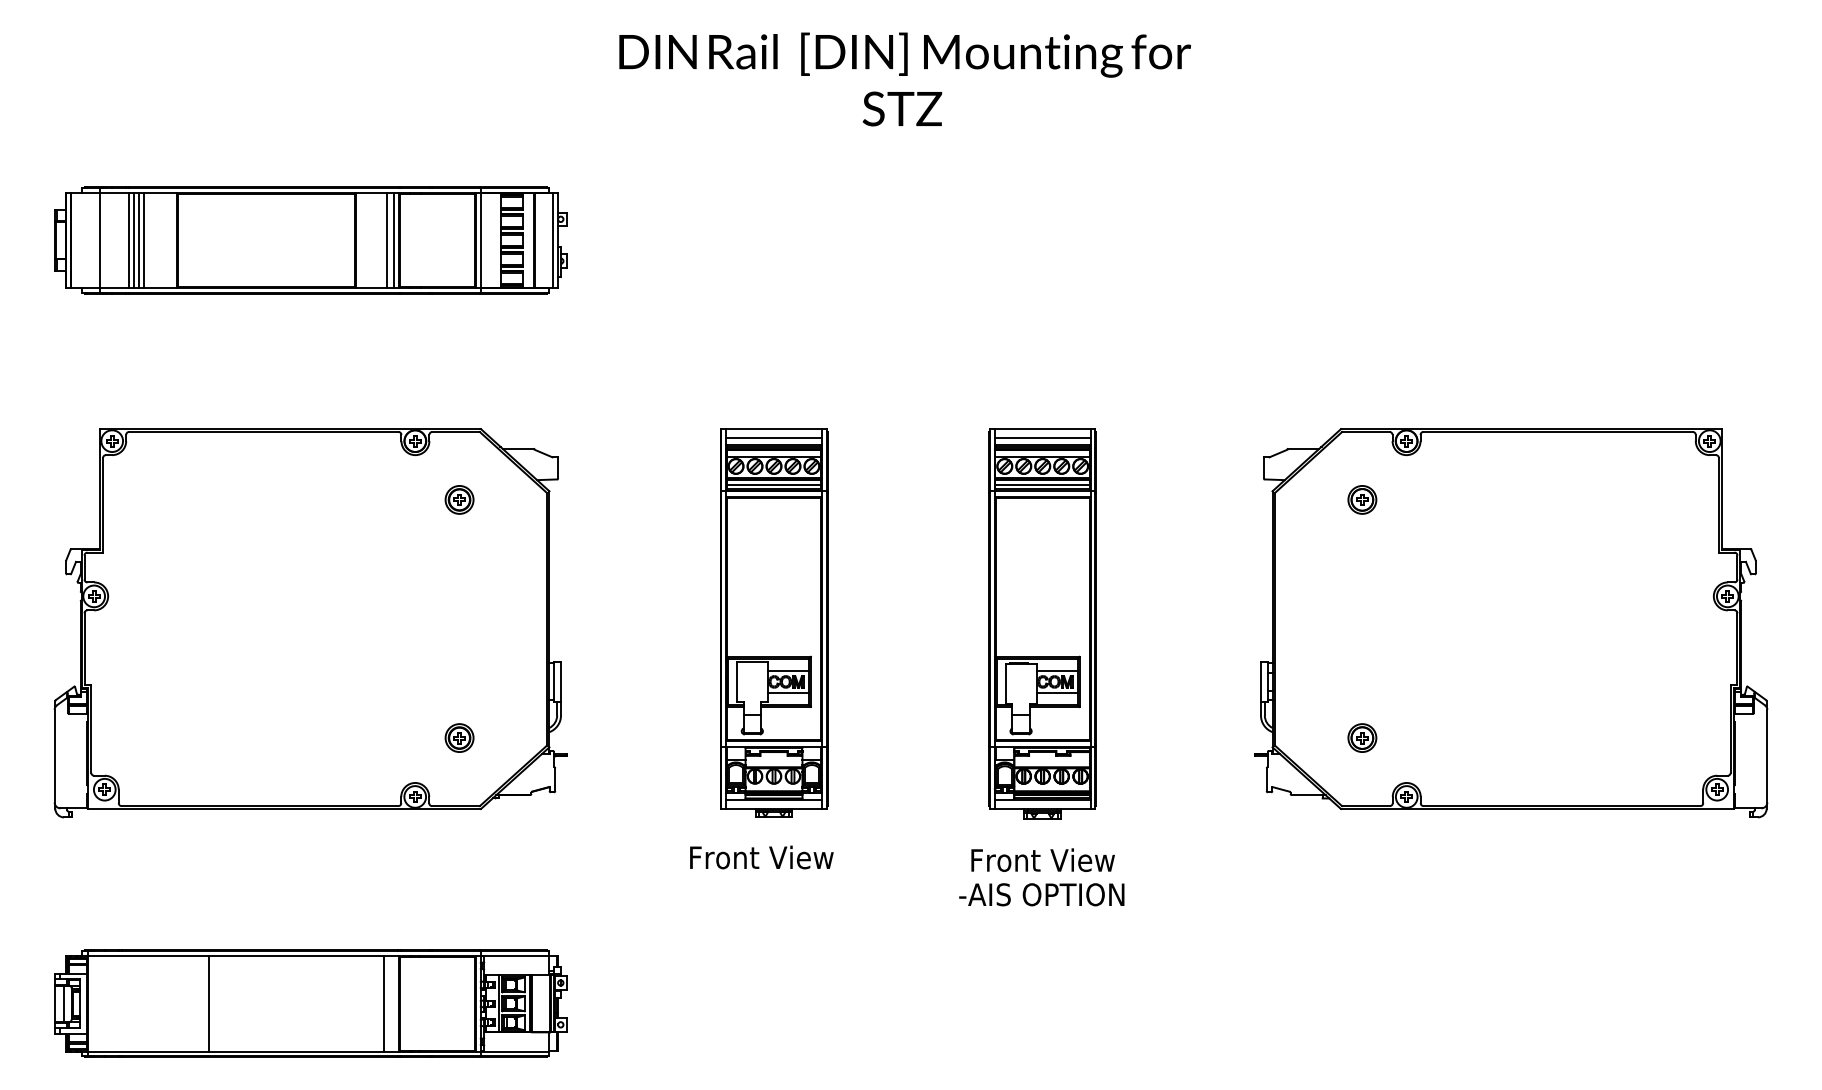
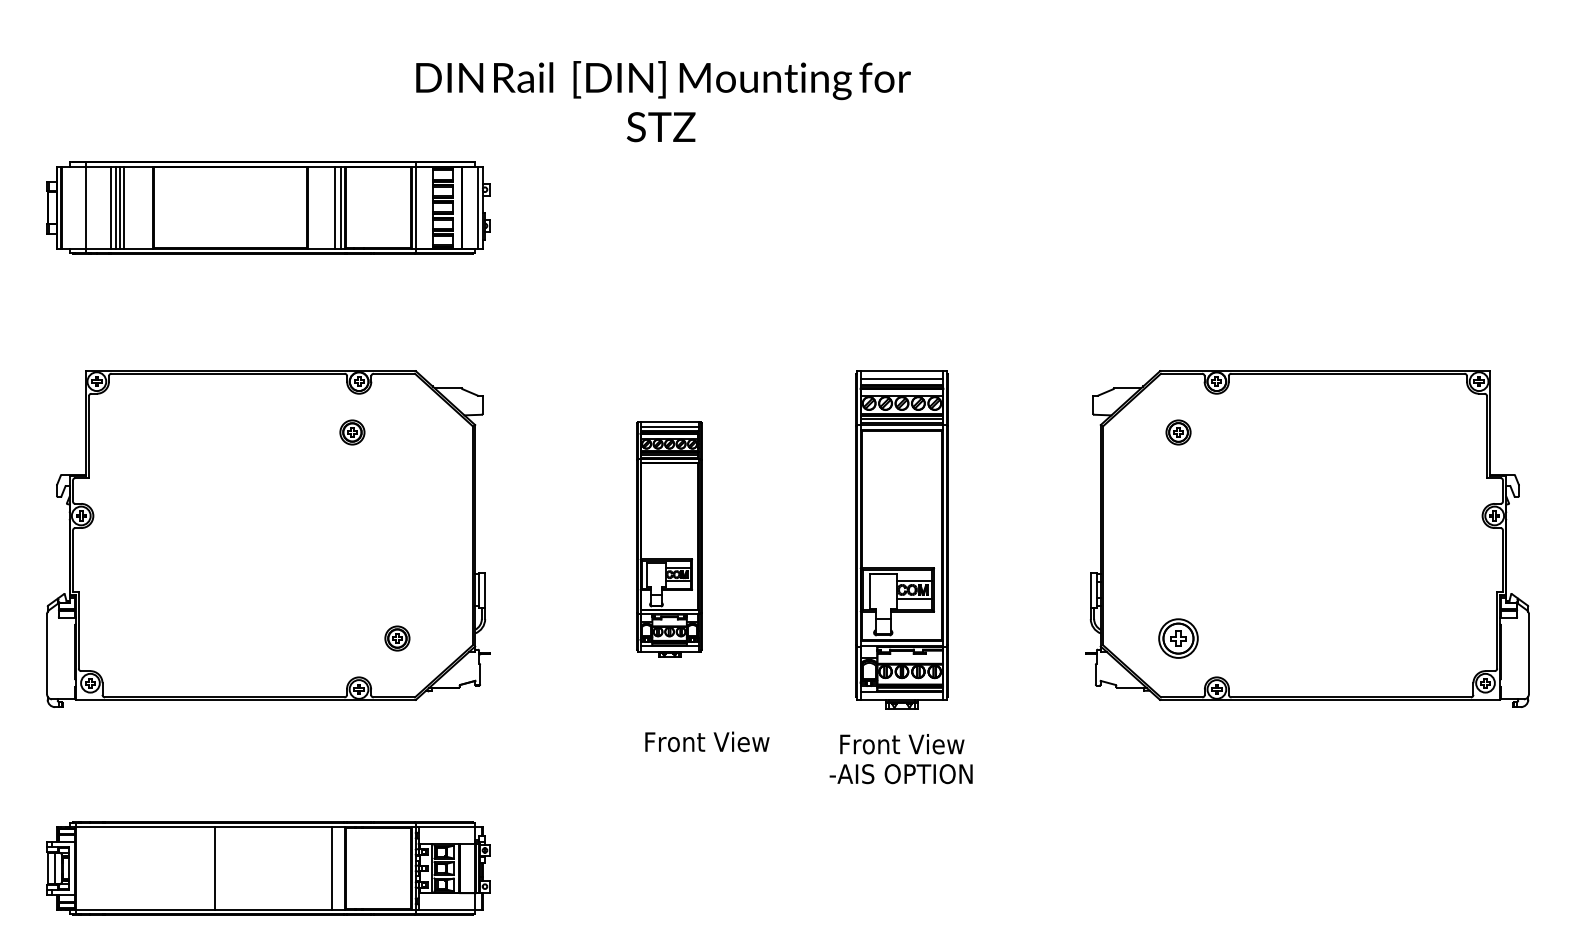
text: (904, 79) -> (662, 101), moved
part: (459, 499) -> (352, 432), moved
part: (774, 622) -> (669, 538), size x0.7
part: (1362, 737) -> (1178, 638), size x1.6
text: (761, 857) -> (707, 741), moved
line: (209, 1003) -> (214, 868), moved

